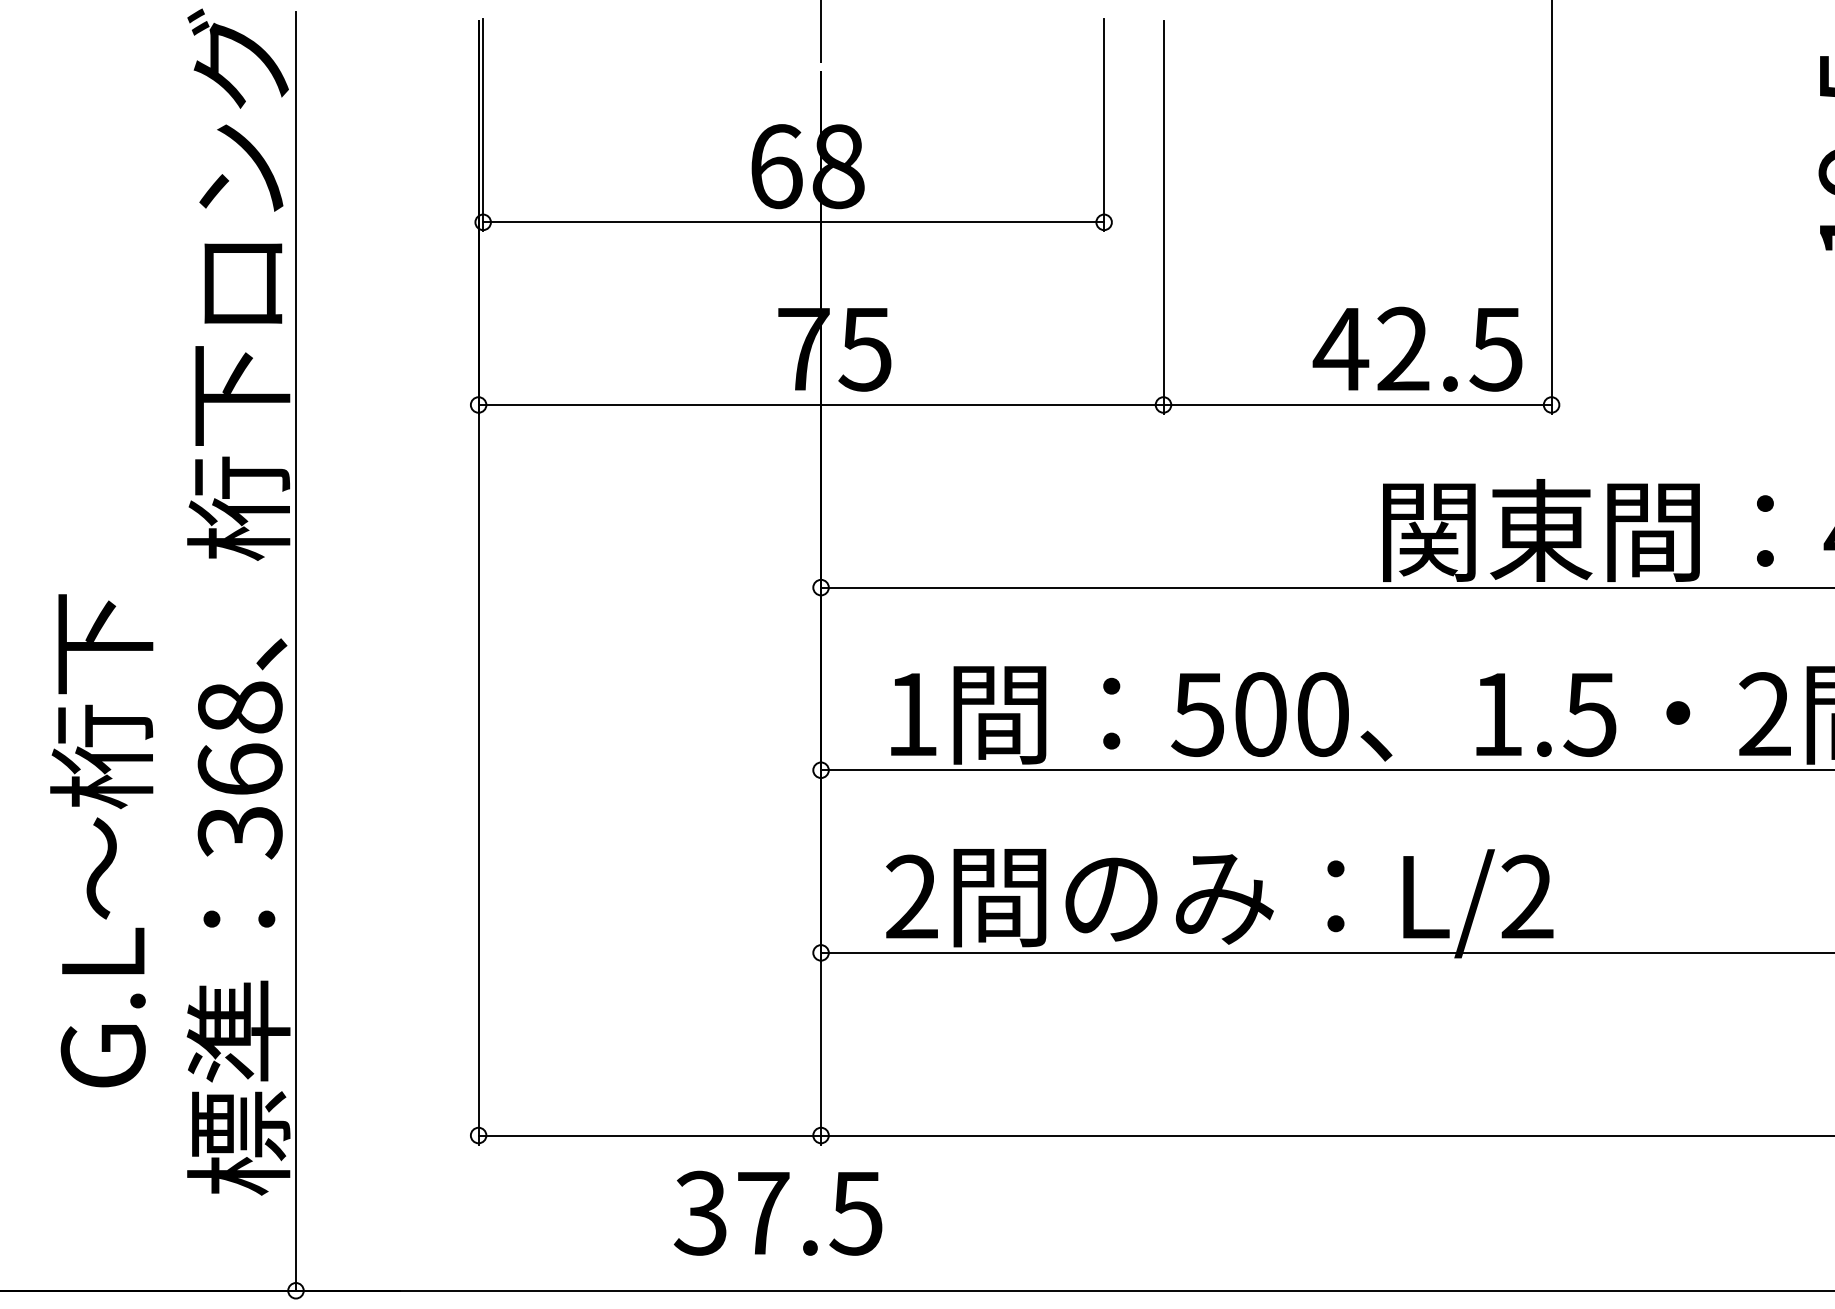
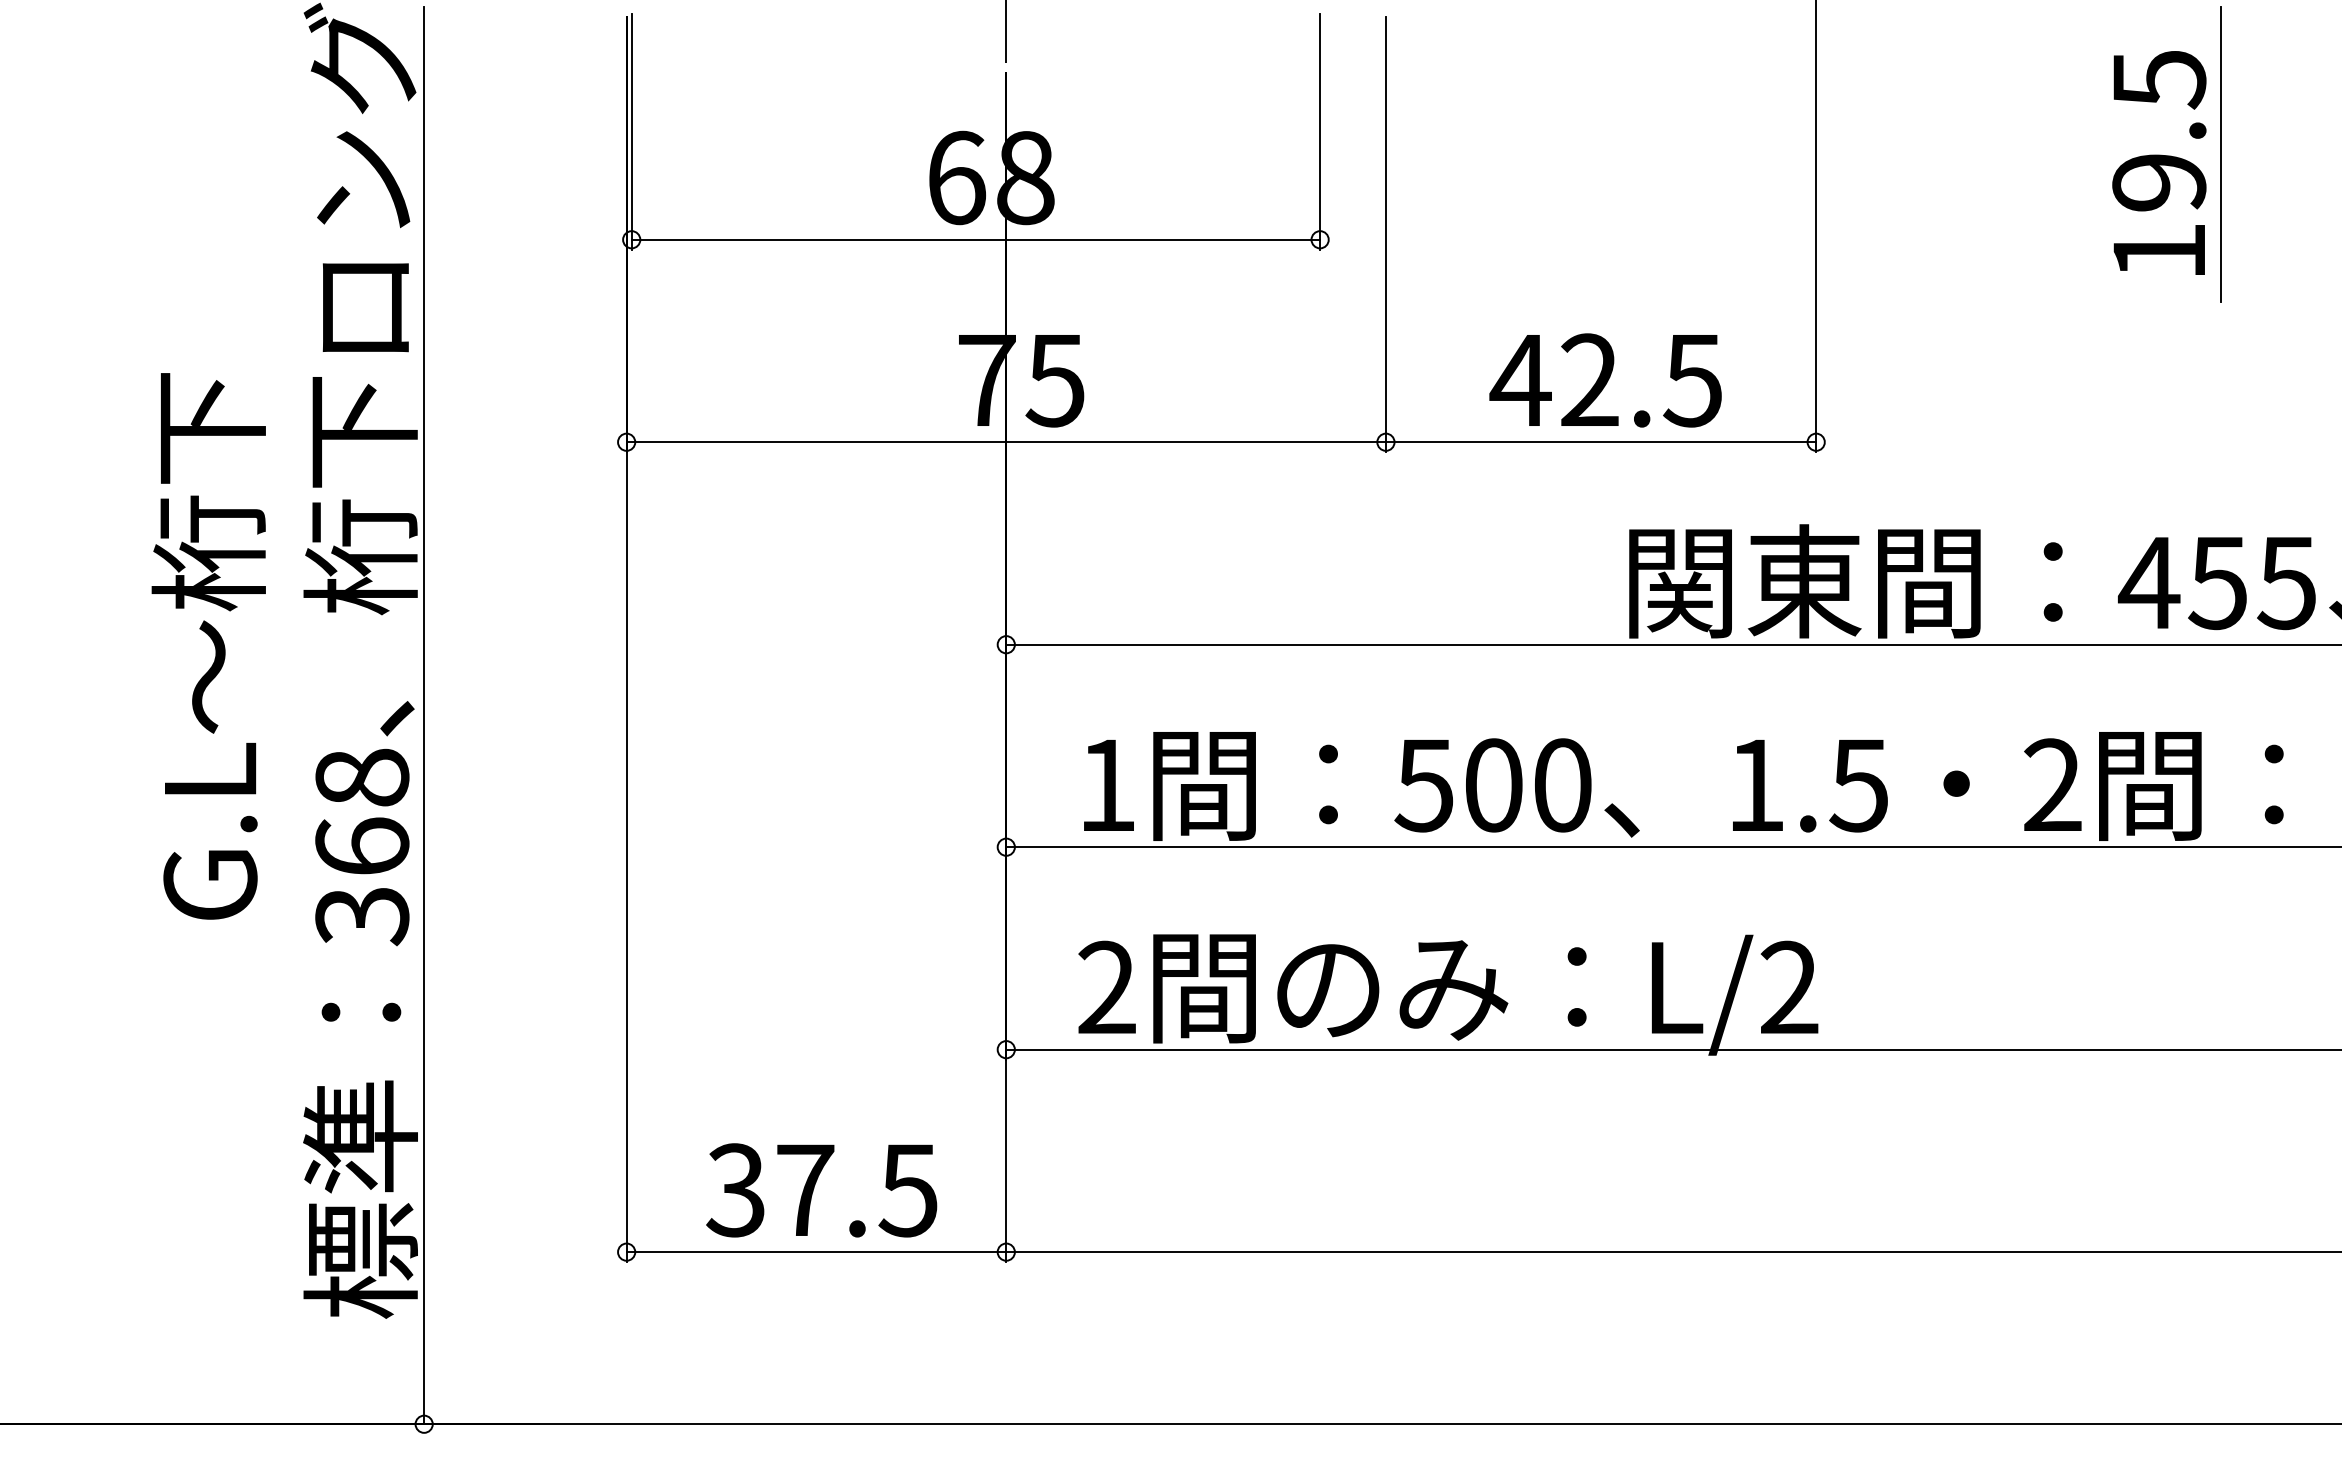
text: (1417, 349) -> (1605, 380), moved
text: (101, 840) -> (208, 646), moved
text: (777, 1213) -> (821, 1190), moved

